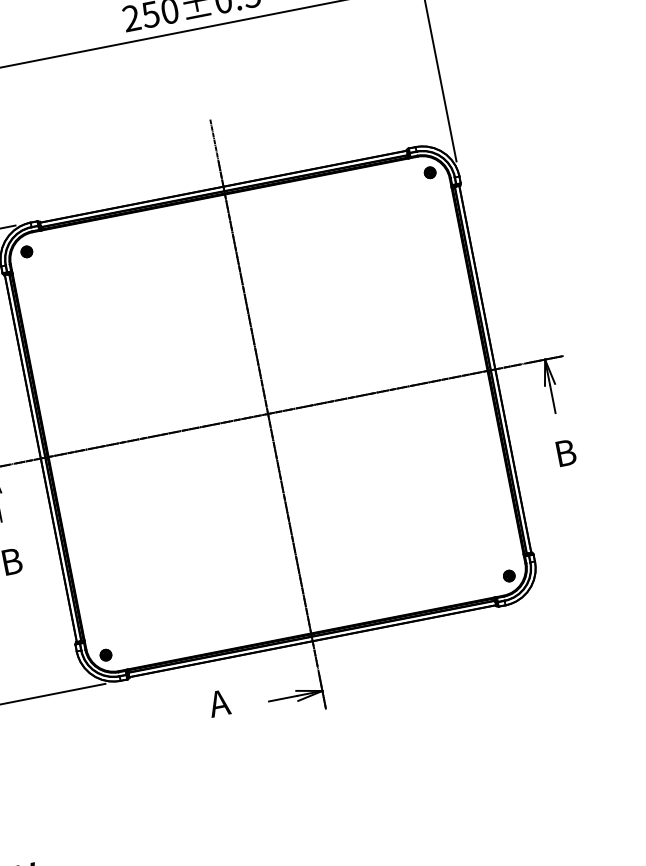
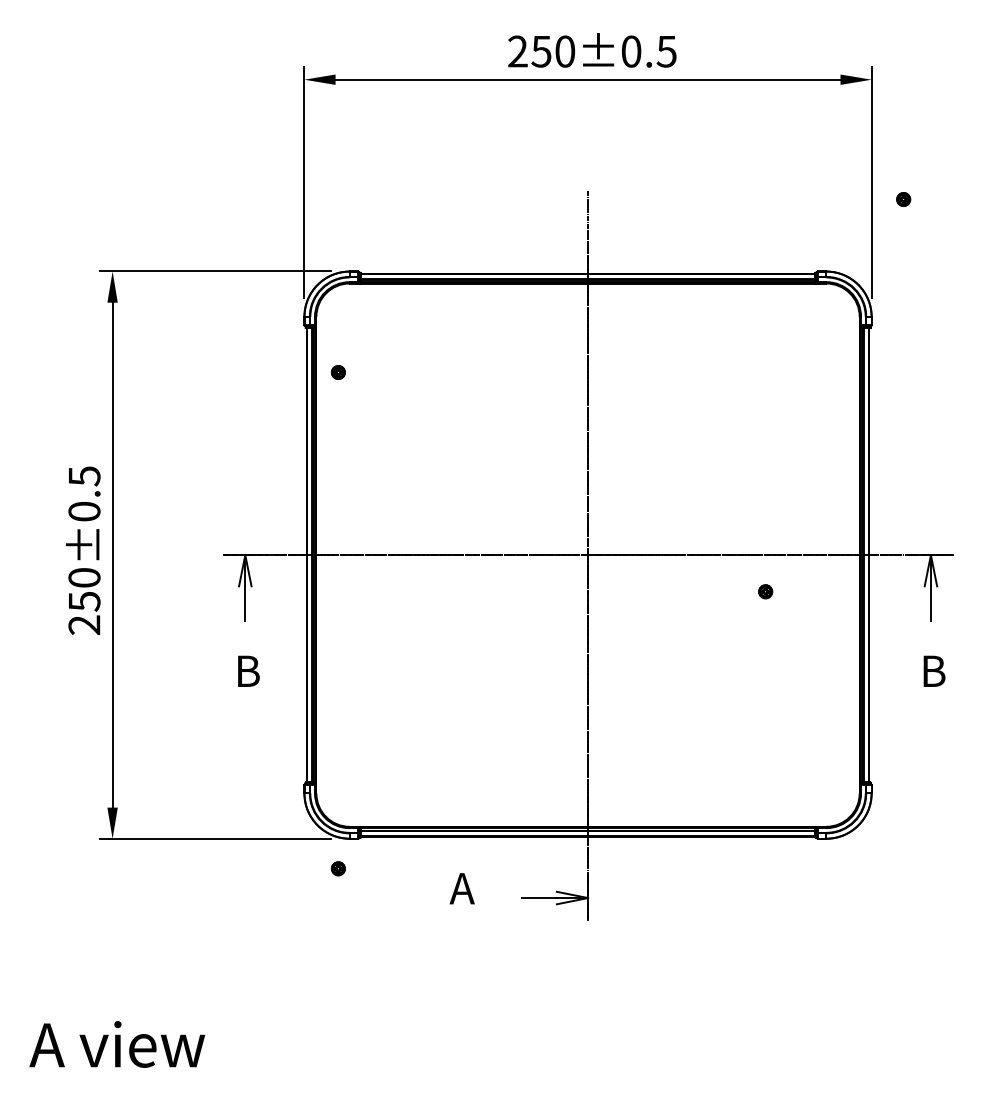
part: (430, 172) -> (903, 199), moved
part: (26, 252) -> (337, 372), moved
part: (509, 575) -> (765, 591), moved
part: (105, 655) -> (337, 868), moved

